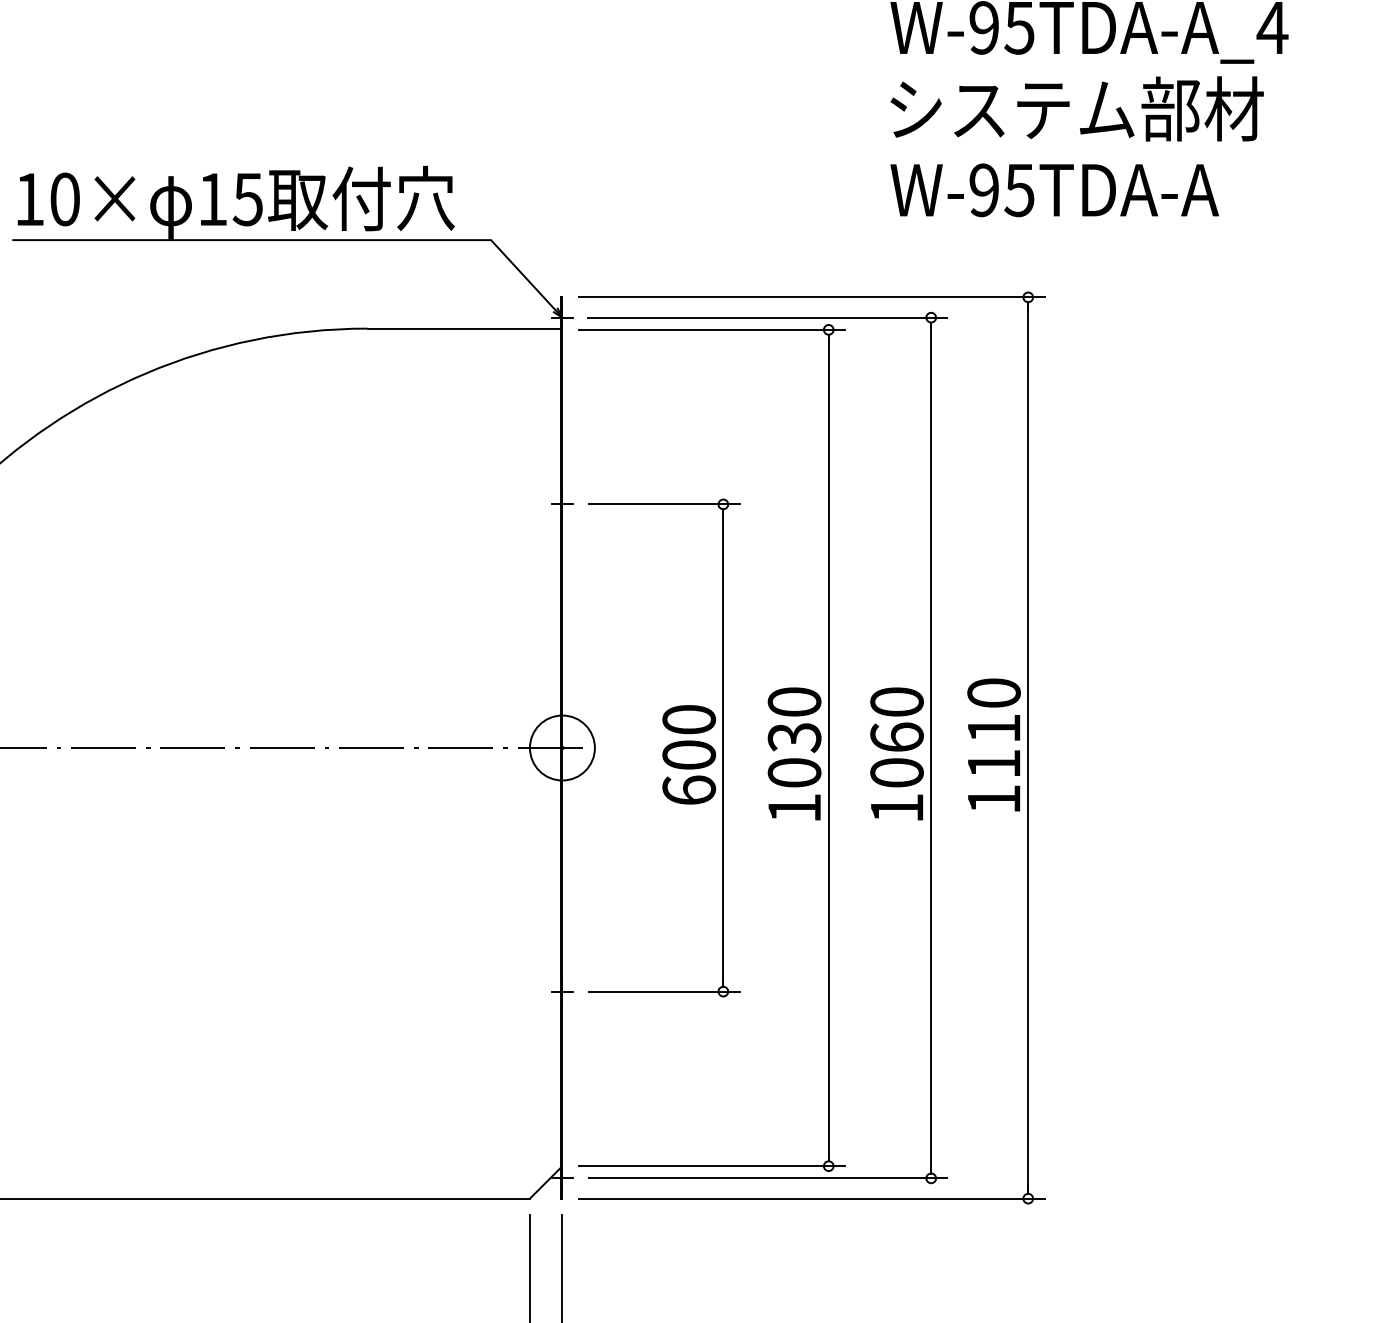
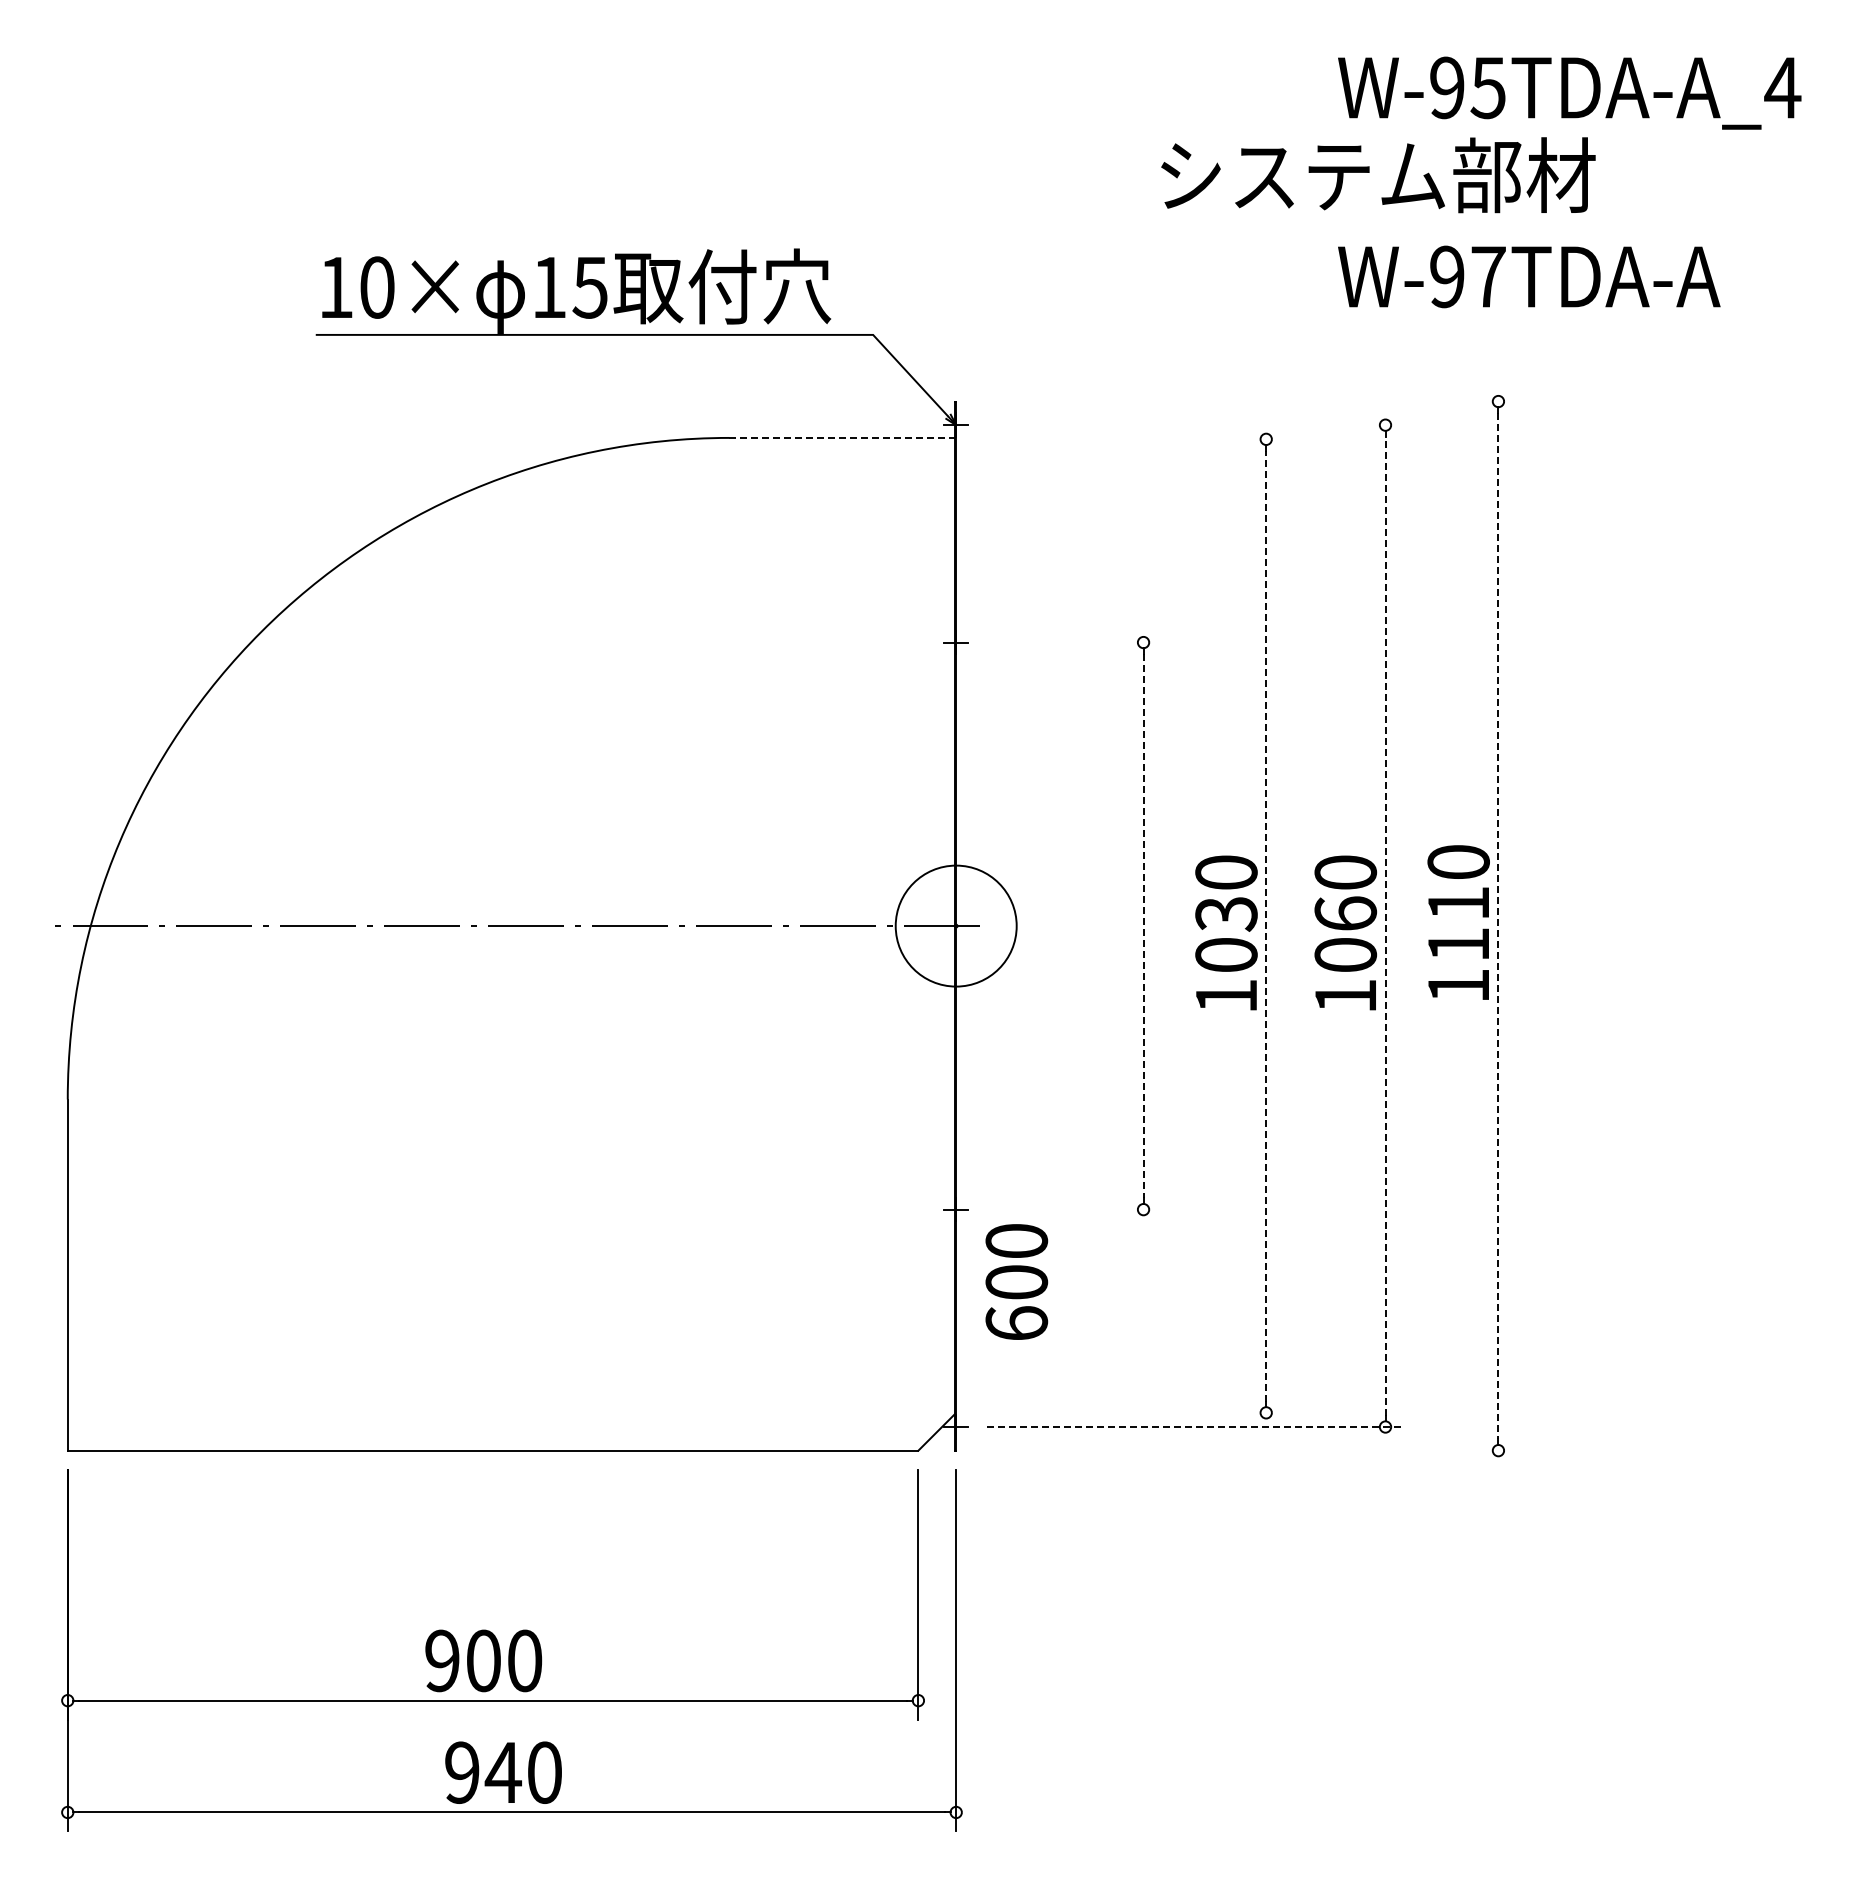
text: (1077, 109) -> (1378, 175), moved
text: (1018, 190) -> (1487, 277), W-95TDA-A -> W-97TDA-A
line: (811, 297) -> (1246, 401), removed
line: (767, 317) -> (1195, 425), removed
line: (464, 328) -> (842, 437), solid -> dashed
line: (712, 329) -> (1130, 439), removed
line: (664, 504) -> (1074, 642), removed
circle: (562, 747) -> (956, 925), size x1.6
line: (828, 747) -> (1266, 925), solid -> dashed
line: (723, 748) -> (1143, 926), solid -> dashed
line: (931, 748) -> (1385, 926), solid -> dashed
line: (1028, 748) -> (1498, 926), solid -> dashed
text: (688, 754) -> (1016, 1281), moved
line: (664, 991) -> (1074, 1209), removed
line: (712, 1165) -> (1130, 1412), removed
line: (767, 1178) -> (1195, 1427), solid -> dashed
line: (811, 1198) -> (1246, 1450), removed

